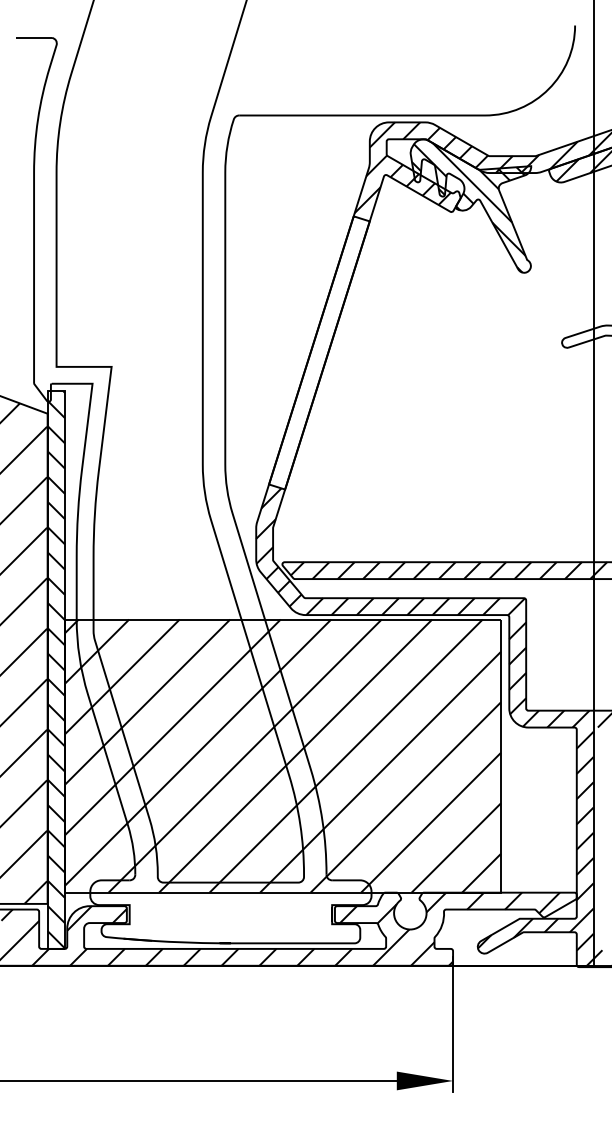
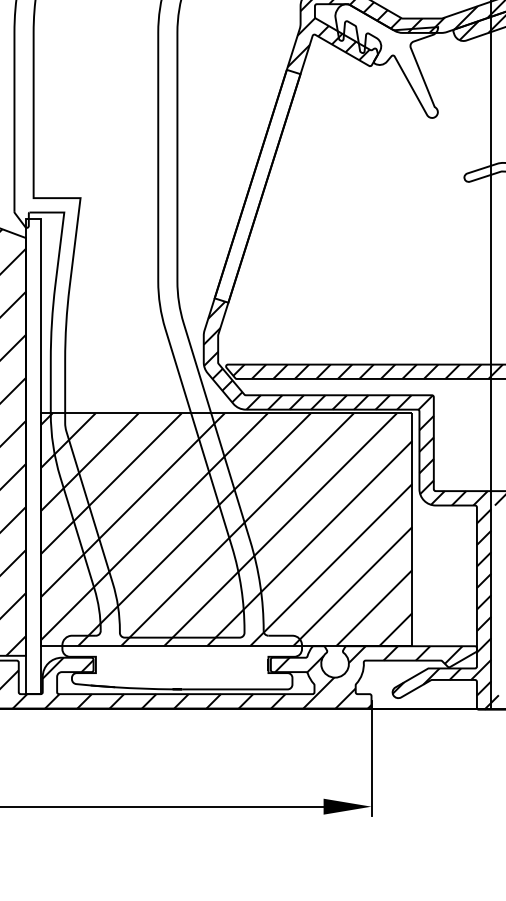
hatch: (468, 207) -> (384, 62), removed
hatch: (56, 669) -> (33, 456), removed

